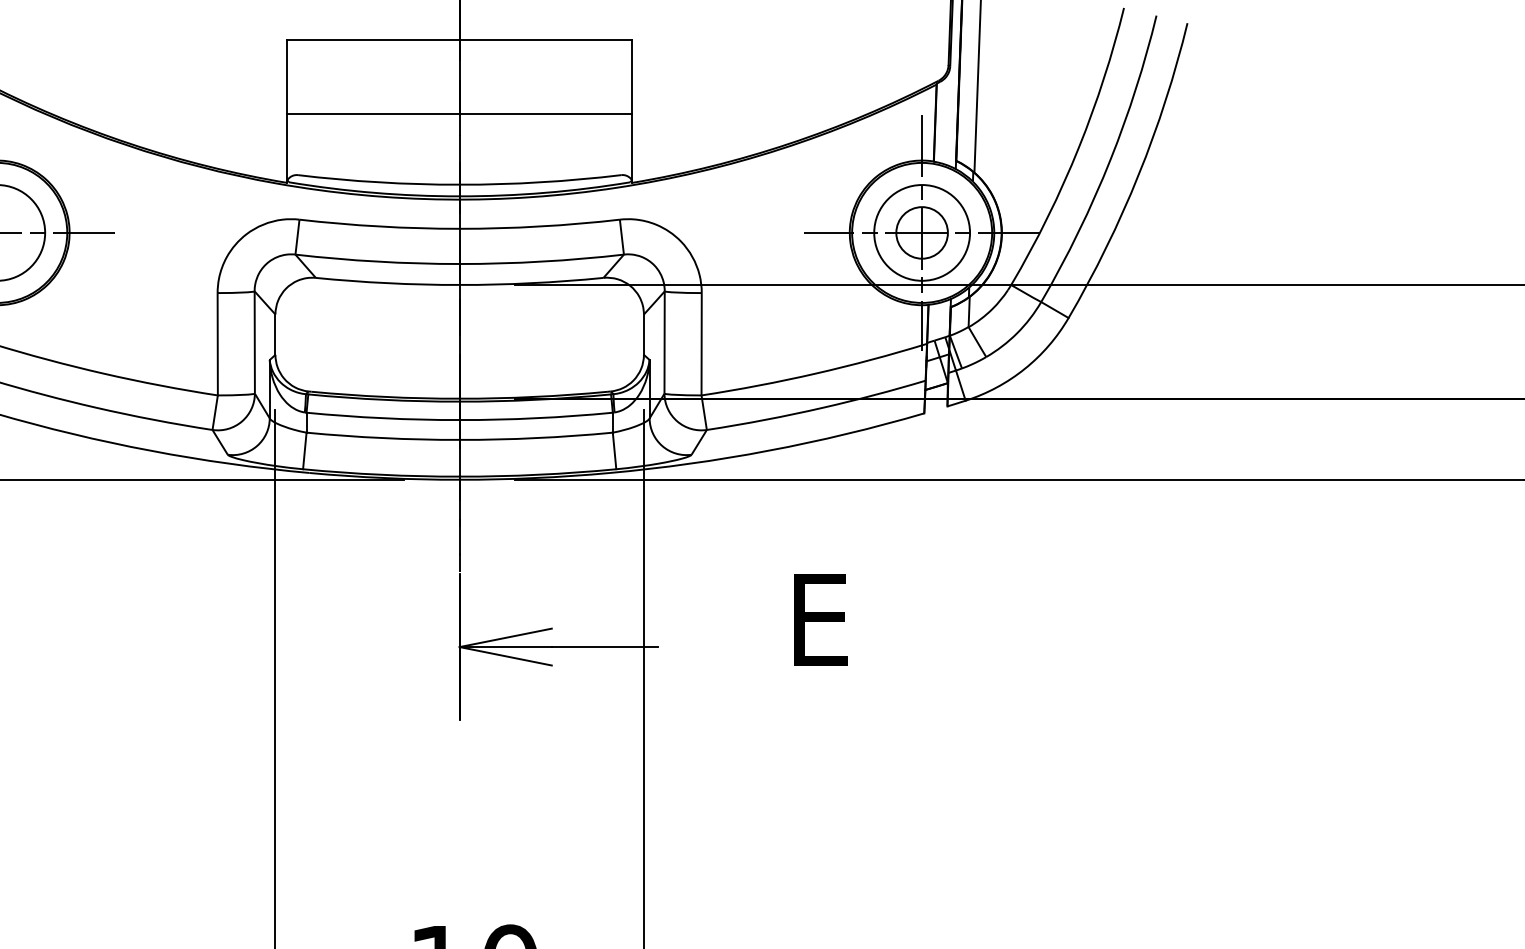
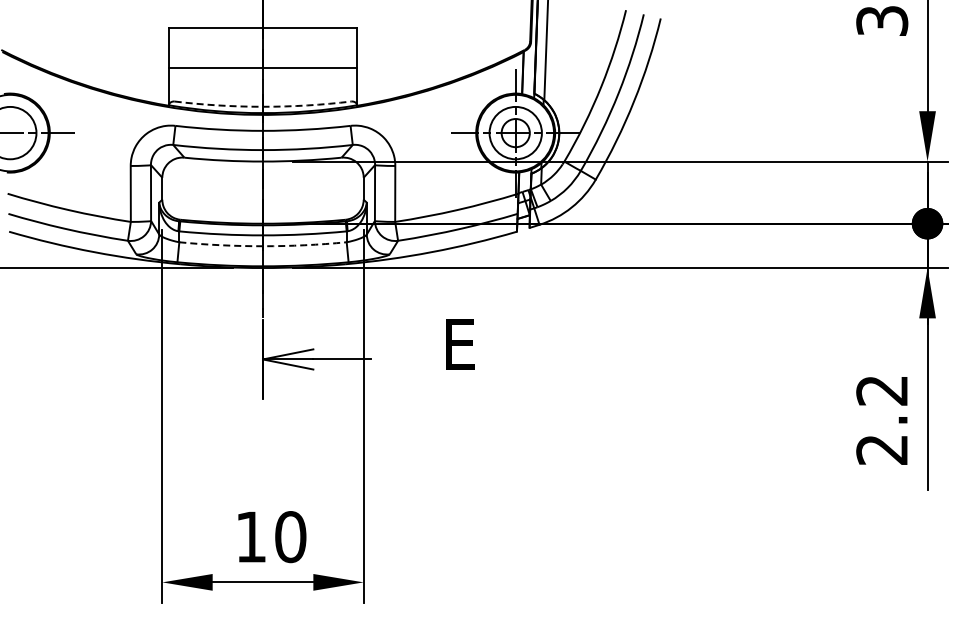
arc: (460, 184) -> (263, 106), solid -> dashed
arc: (460, 440) -> (263, 246), solid -> dashed

